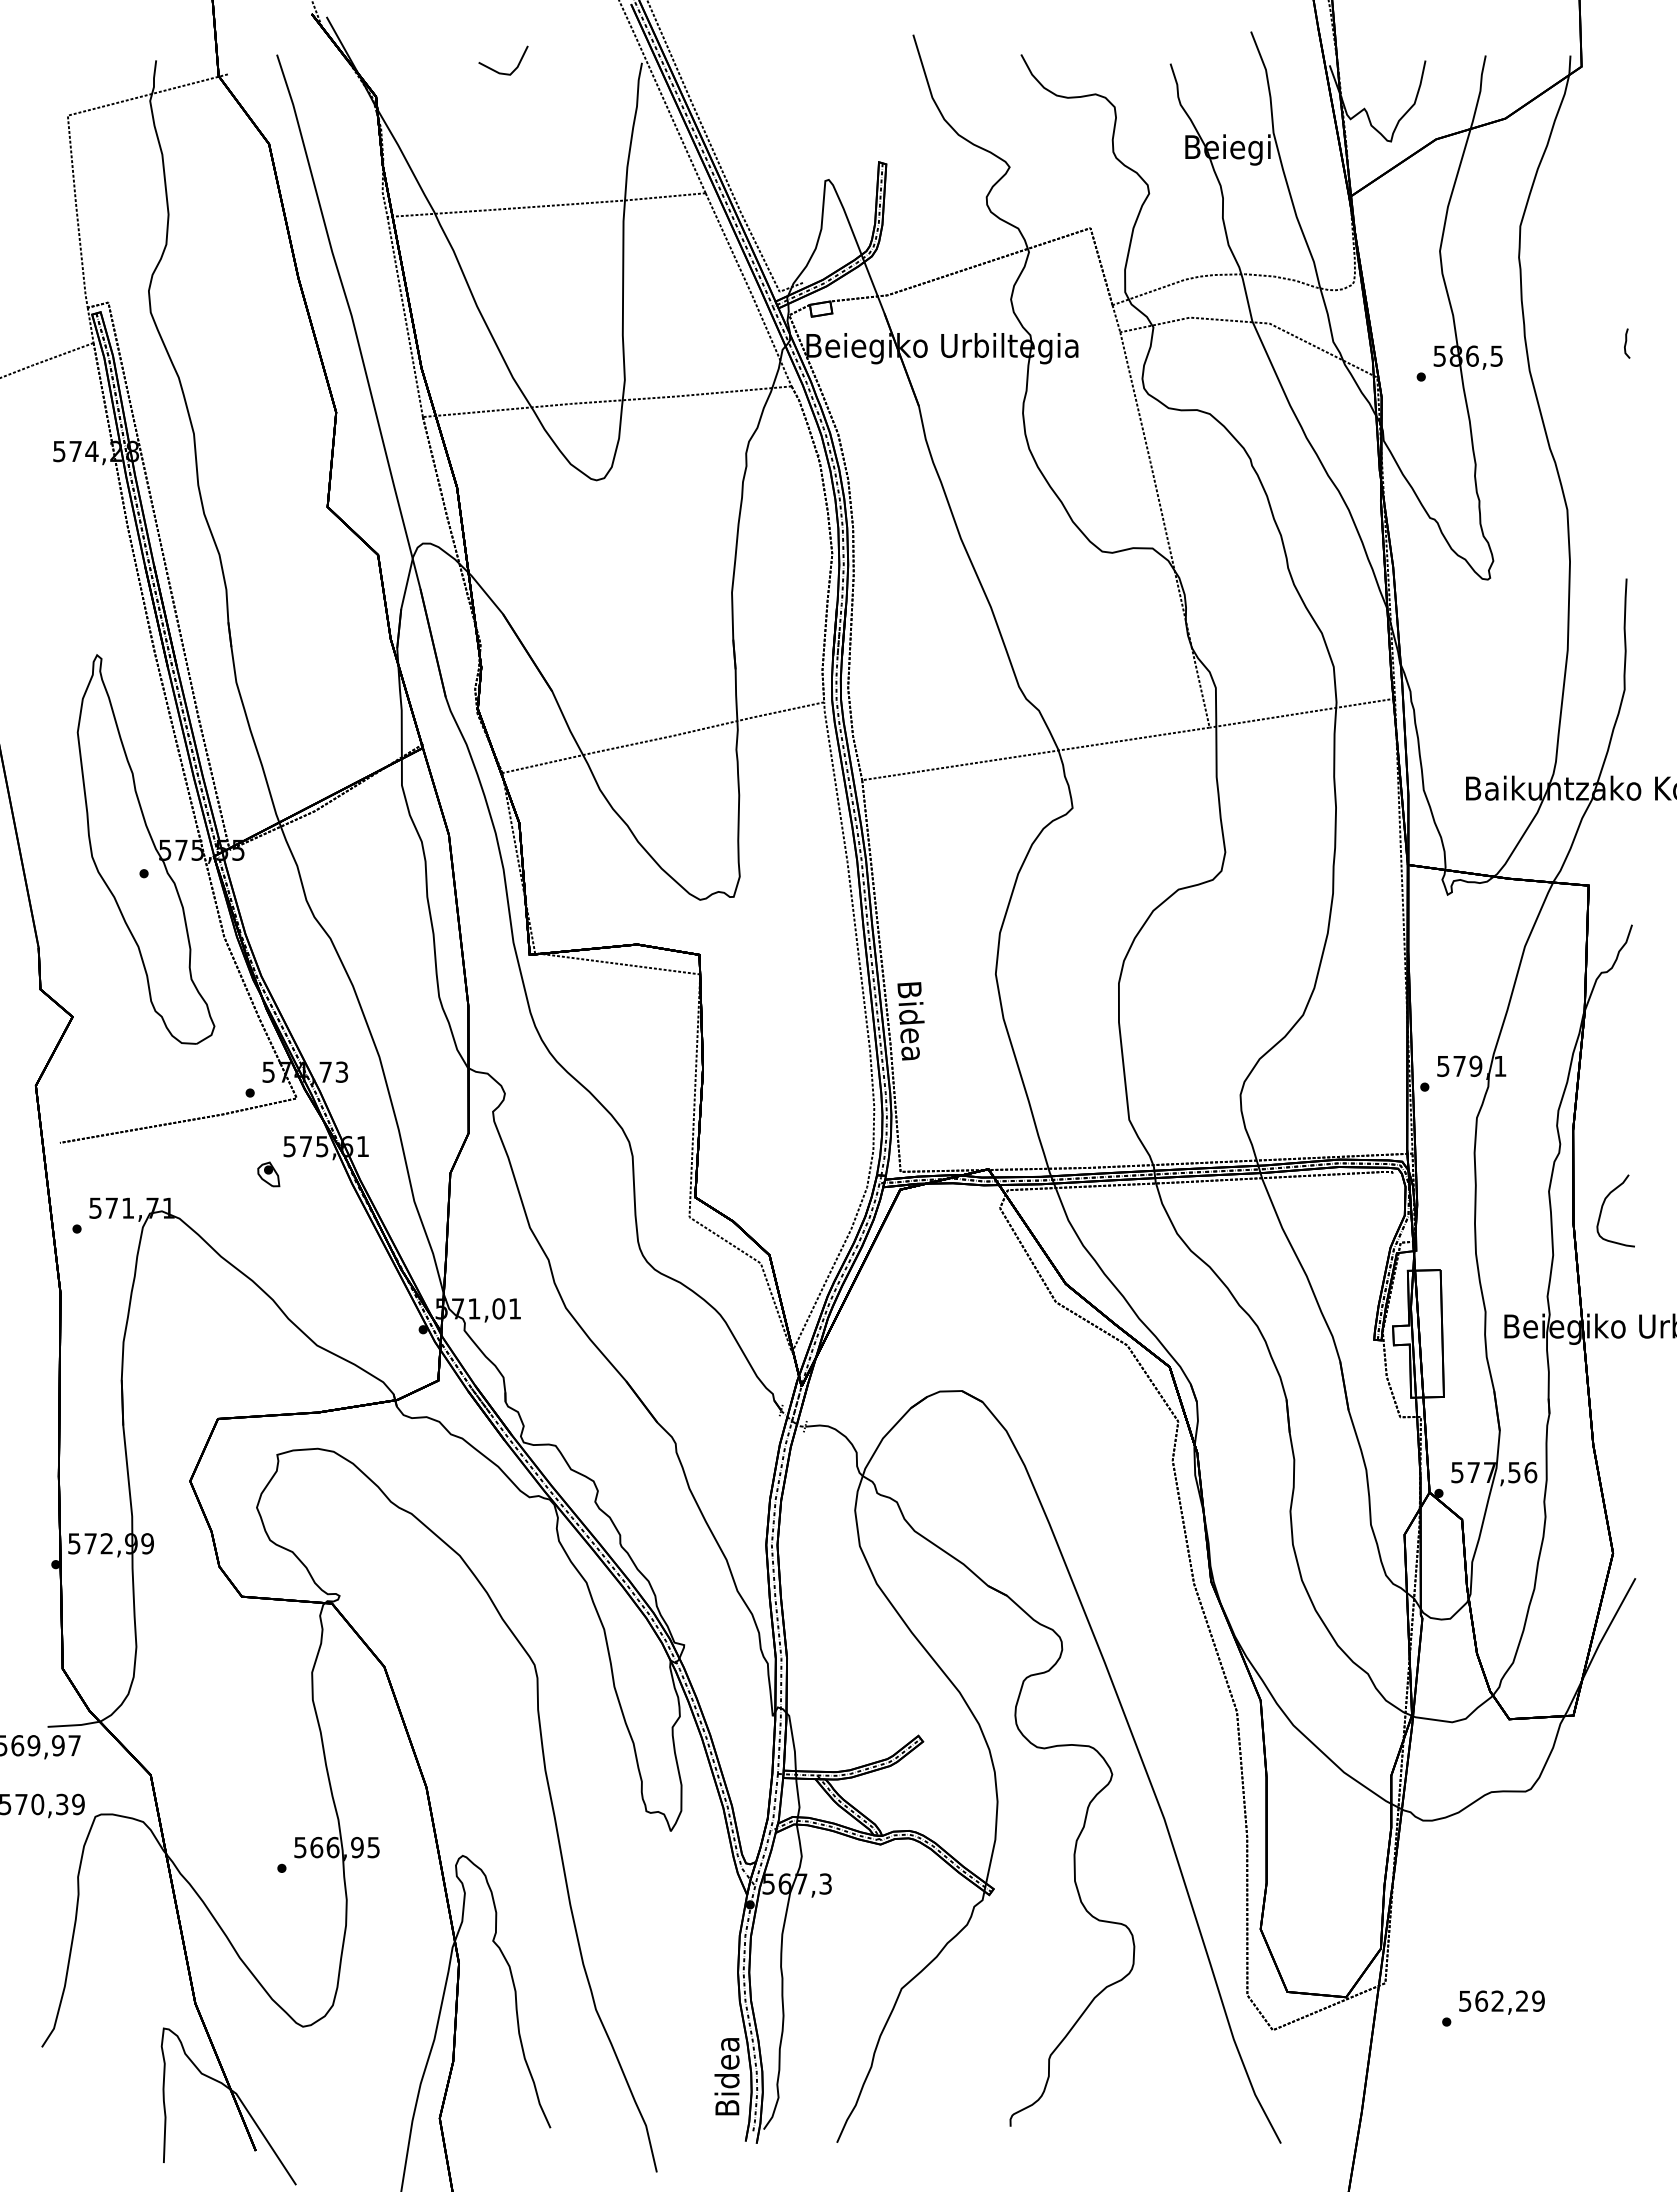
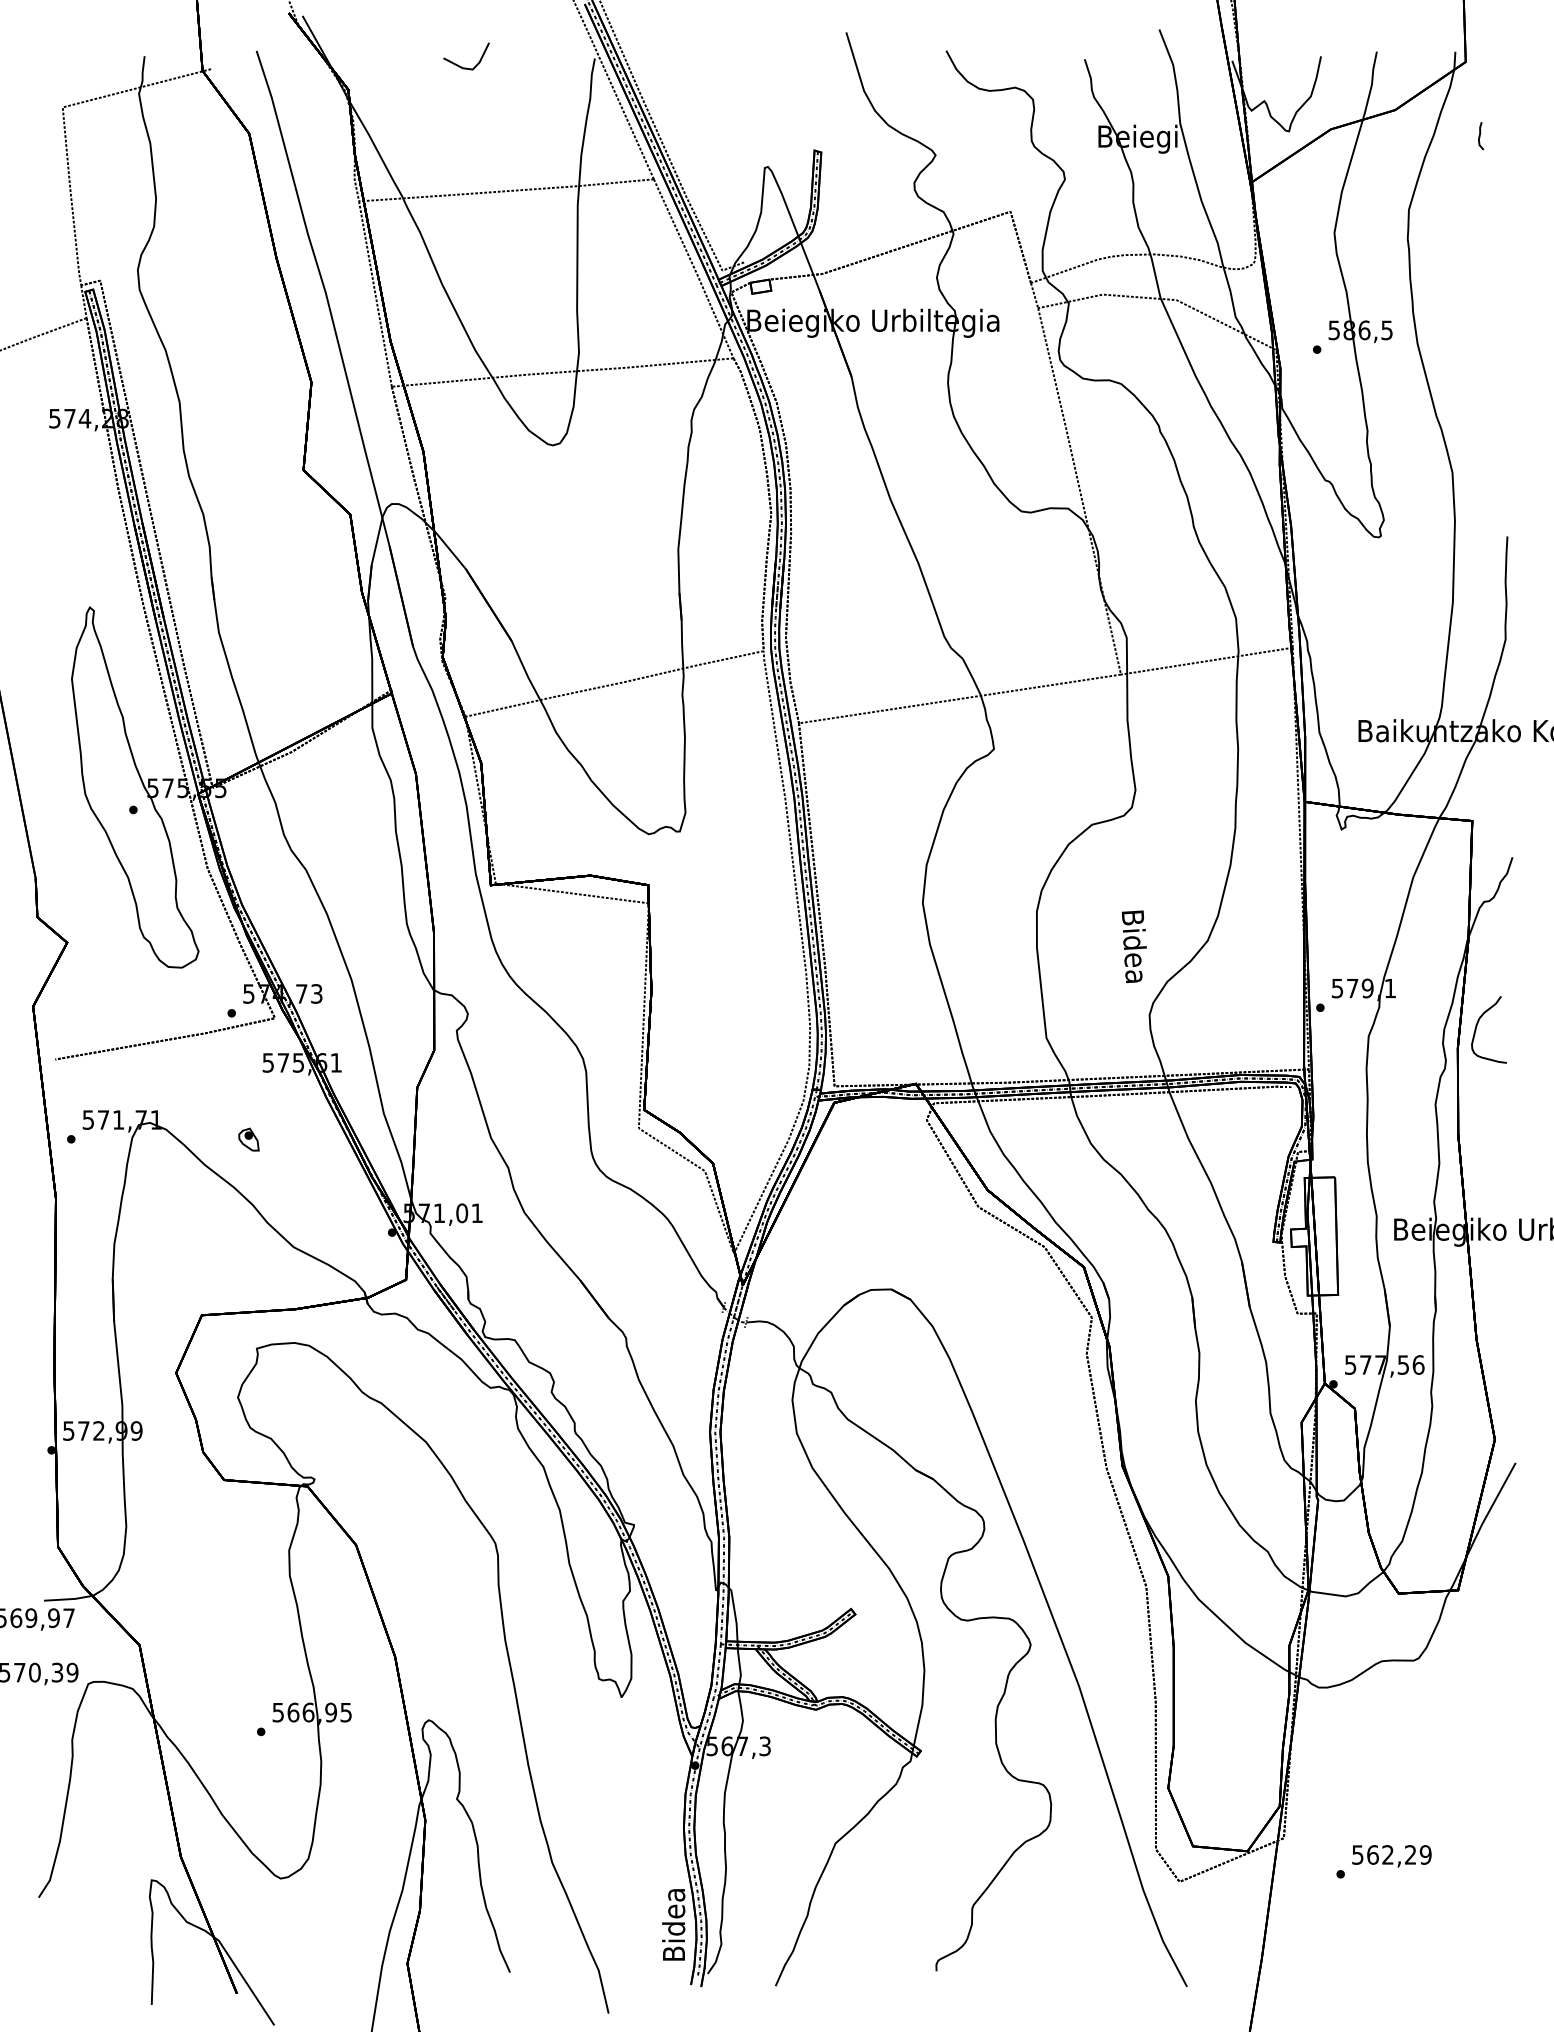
curve: (1626, 343) -> (1480, 136), moved
text: (910, 1021) -> (1133, 946), moved
part: (268, 1174) -> (248, 1139), moved
curve: (1603, 1206) -> (1477, 1025), moved

